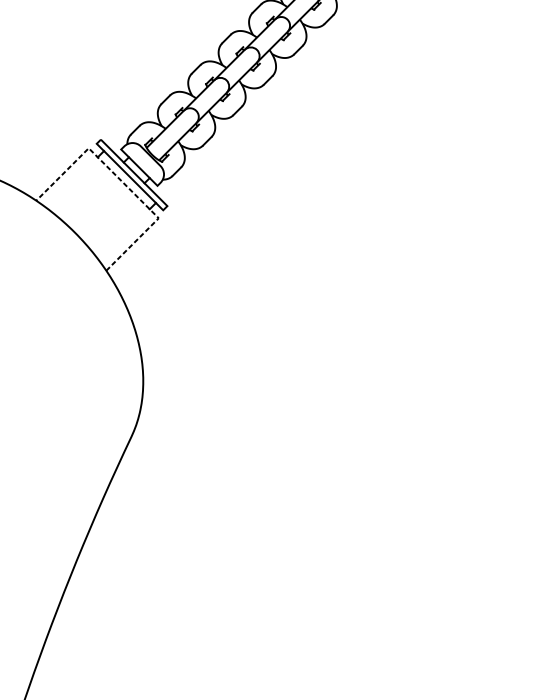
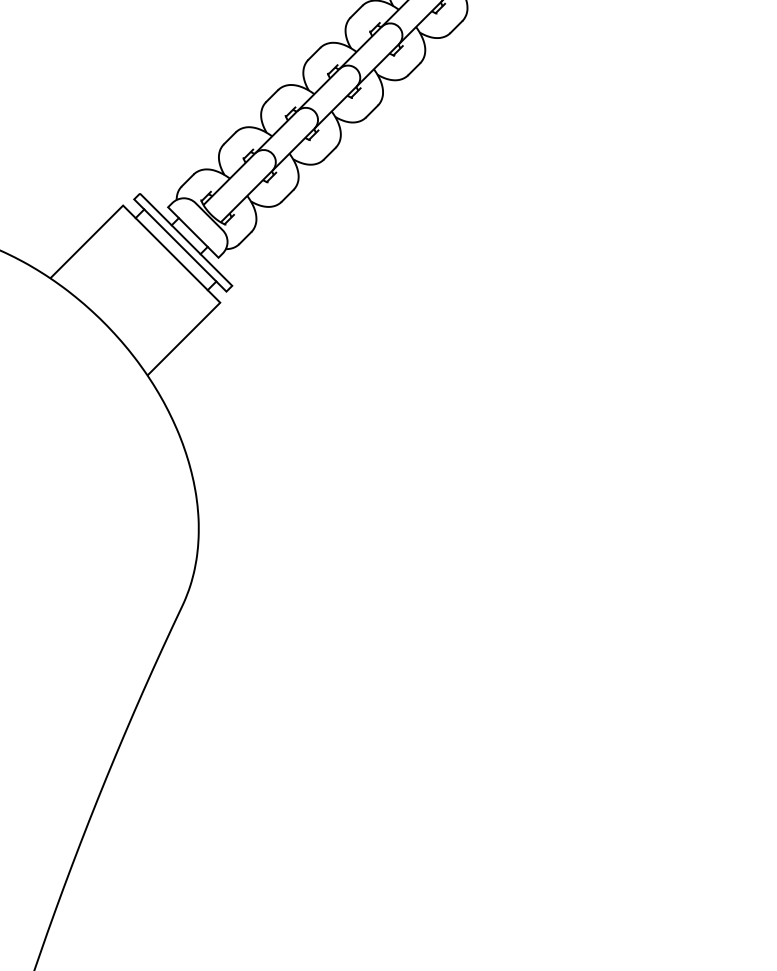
line: (123, 183) -> (171, 254), dashed -> solid

